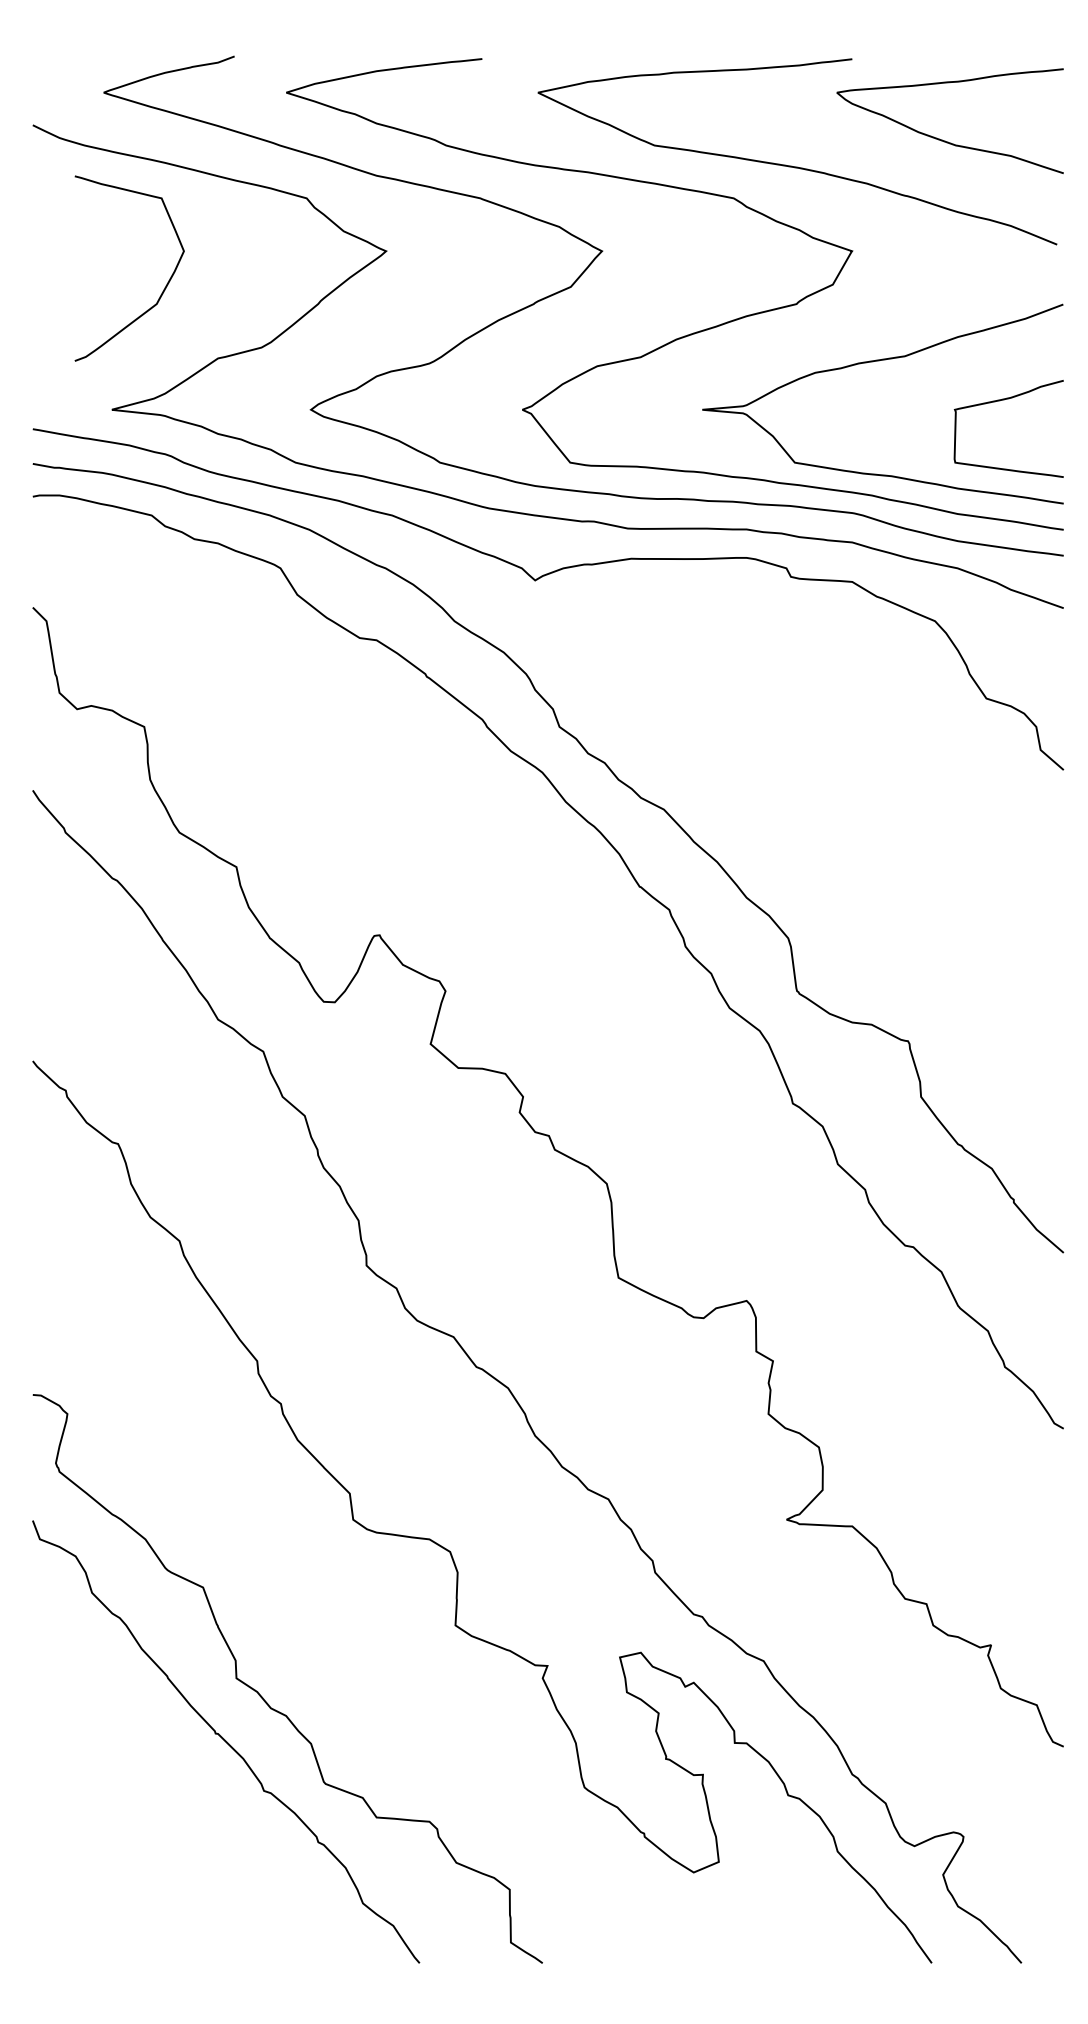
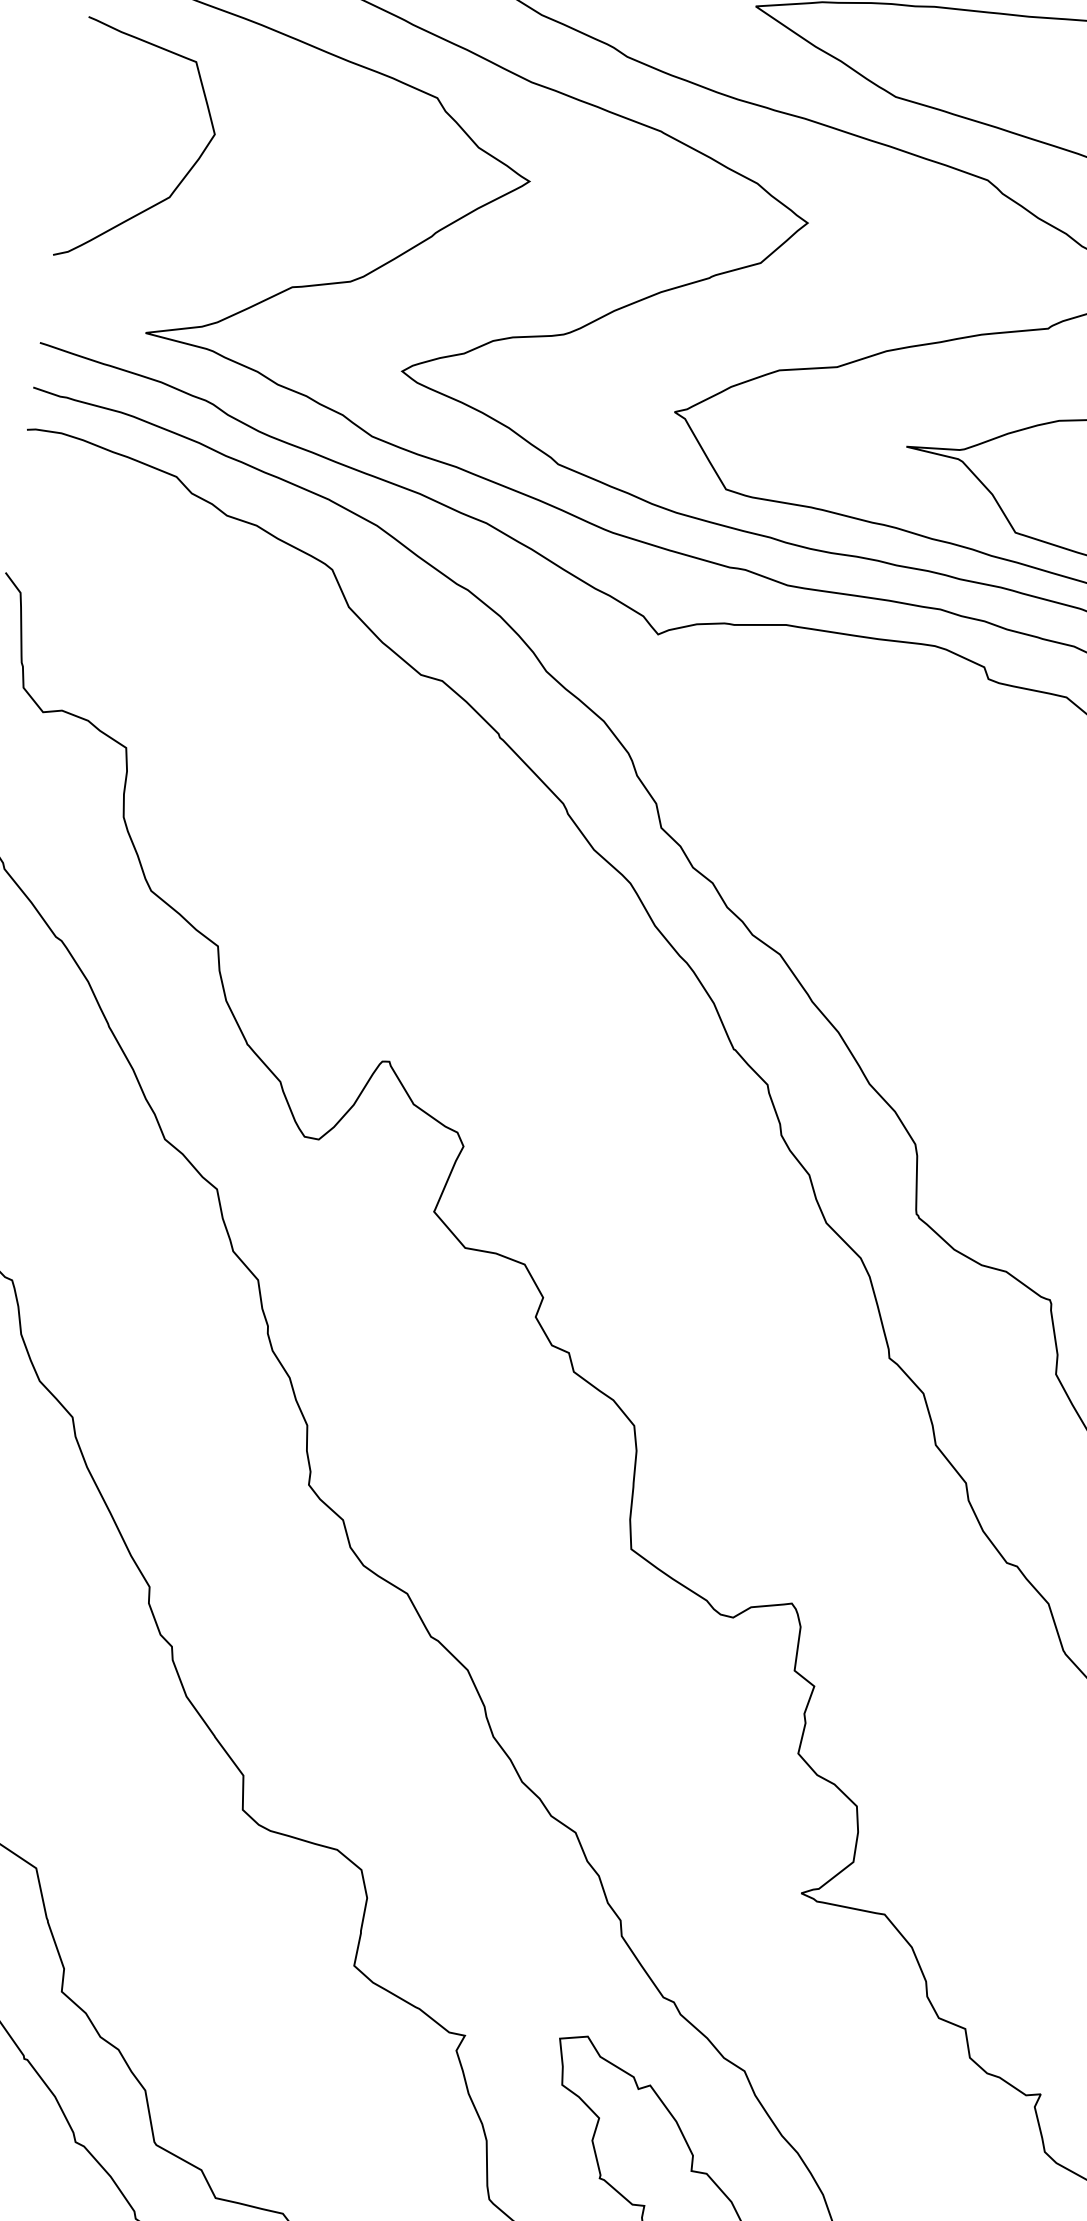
curve: (165, 285) -> (184, 175), moved

